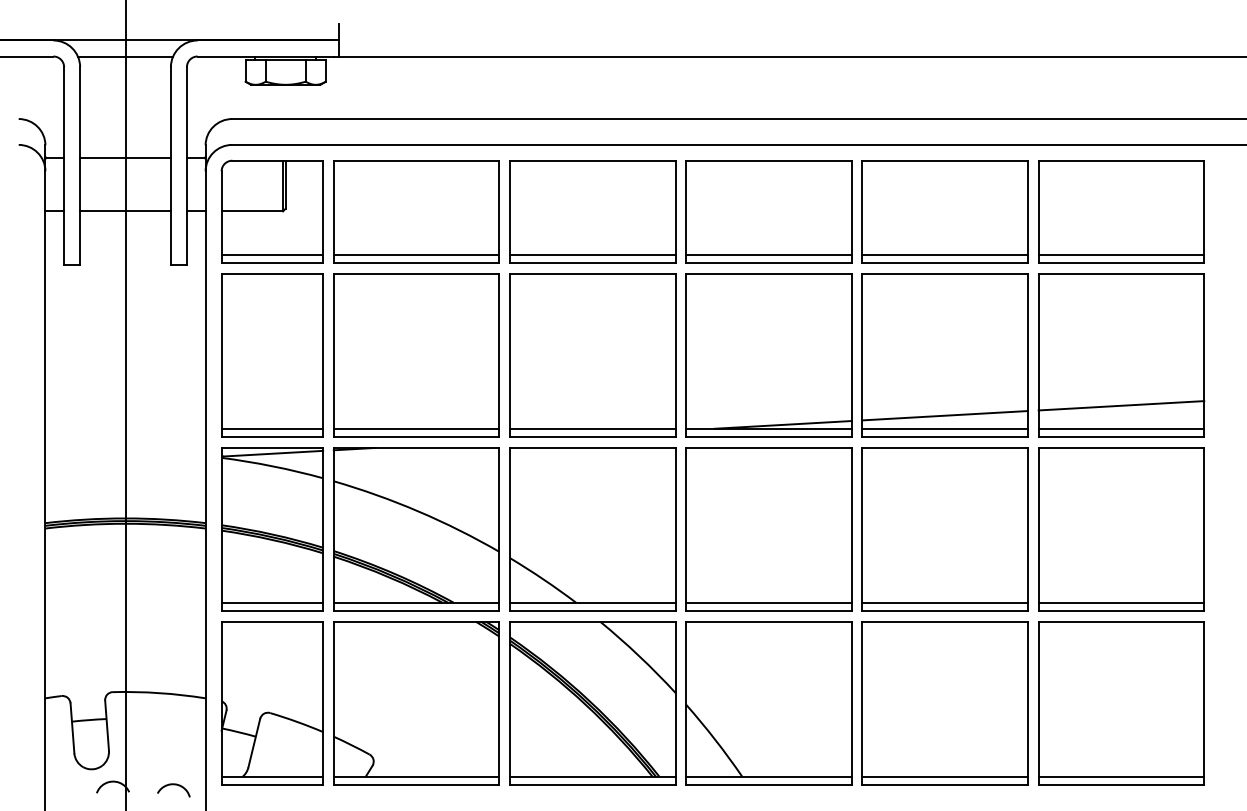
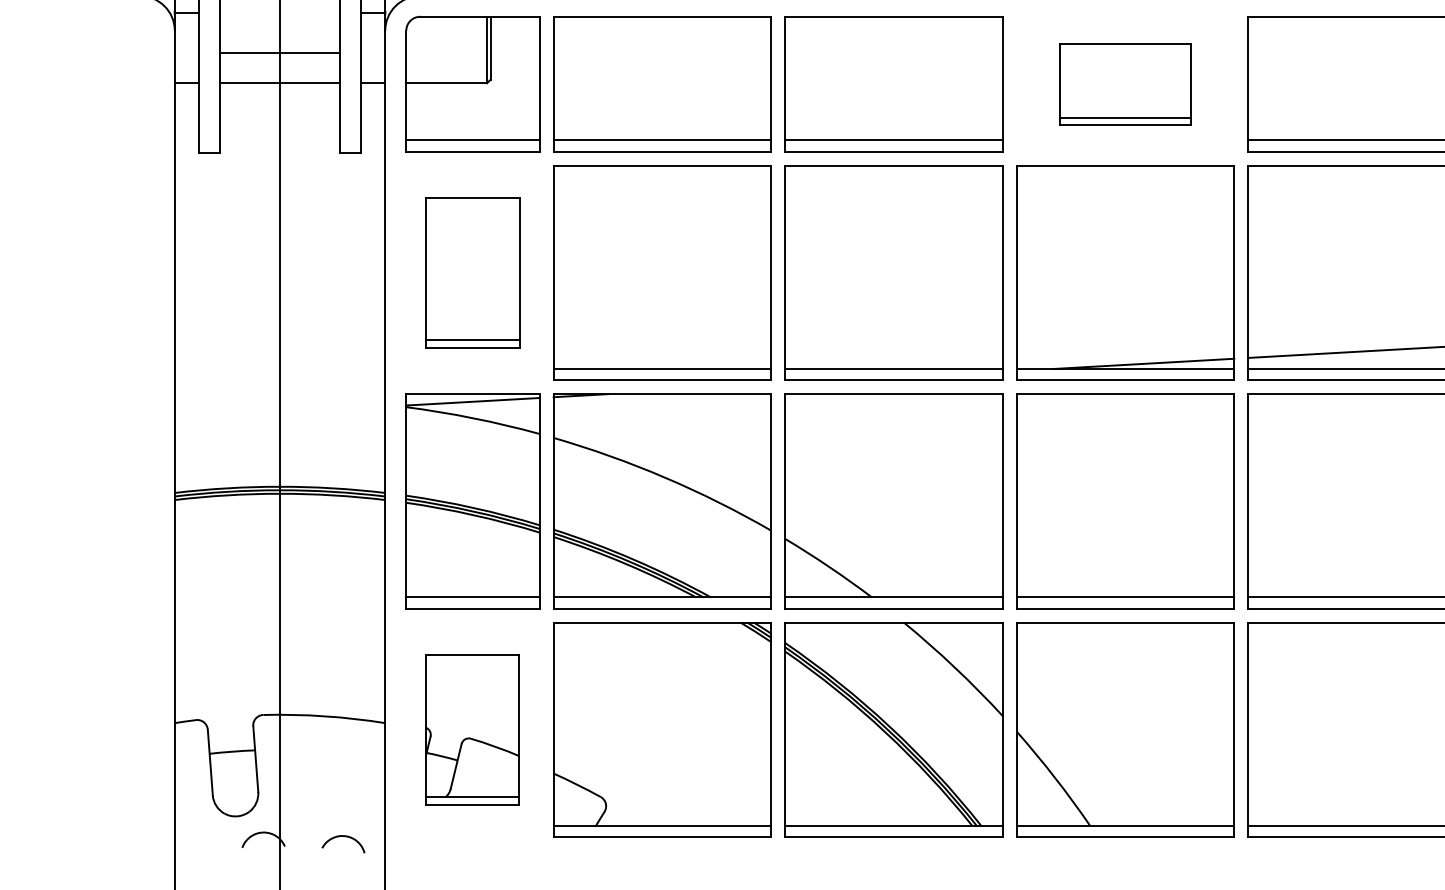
line: (125, 157) -> (279, 51), moved
part: (768, 211) -> (1124, 83), size x0.6
part: (272, 355) -> (473, 272), size x0.7
part: (271, 703) -> (471, 729), size x0.7

